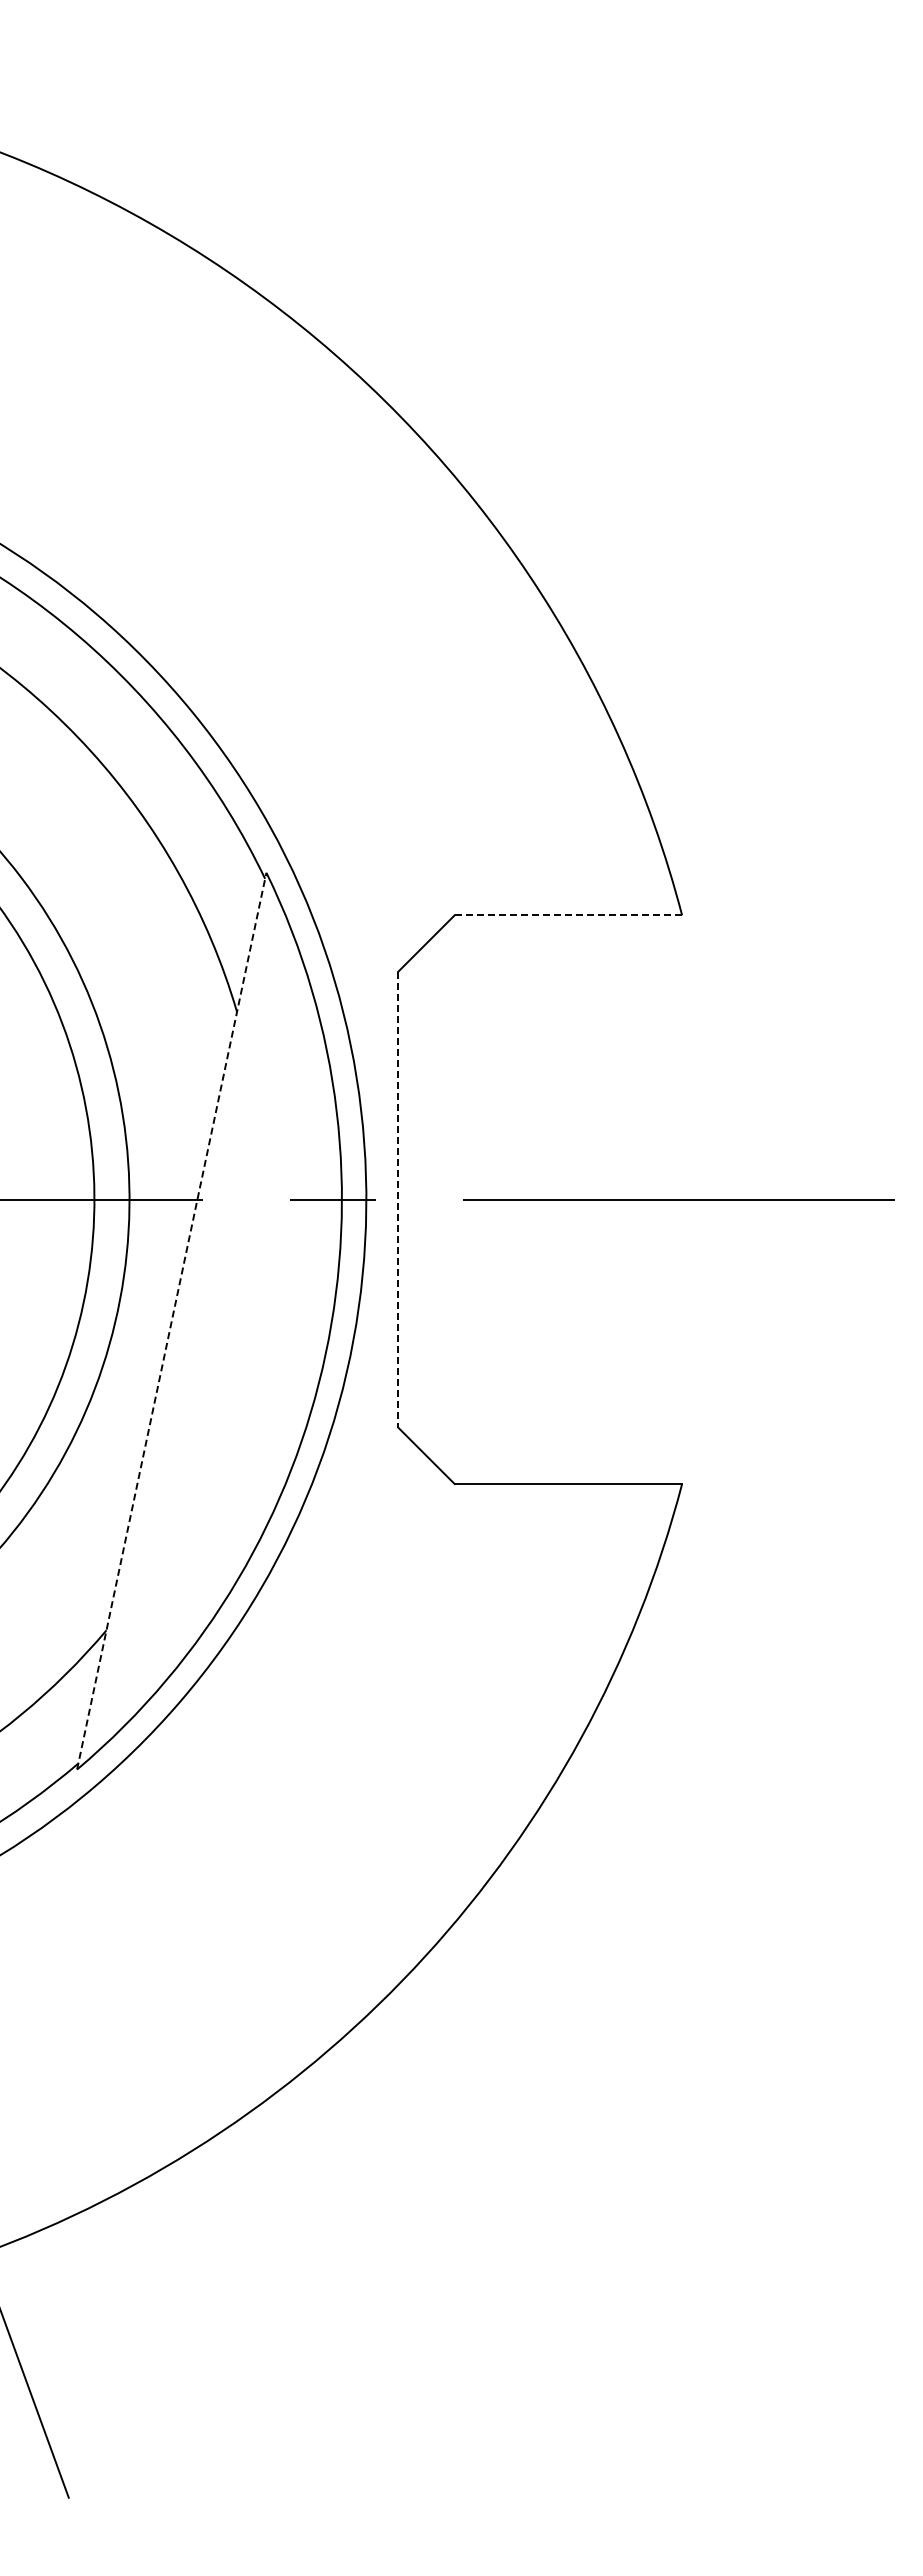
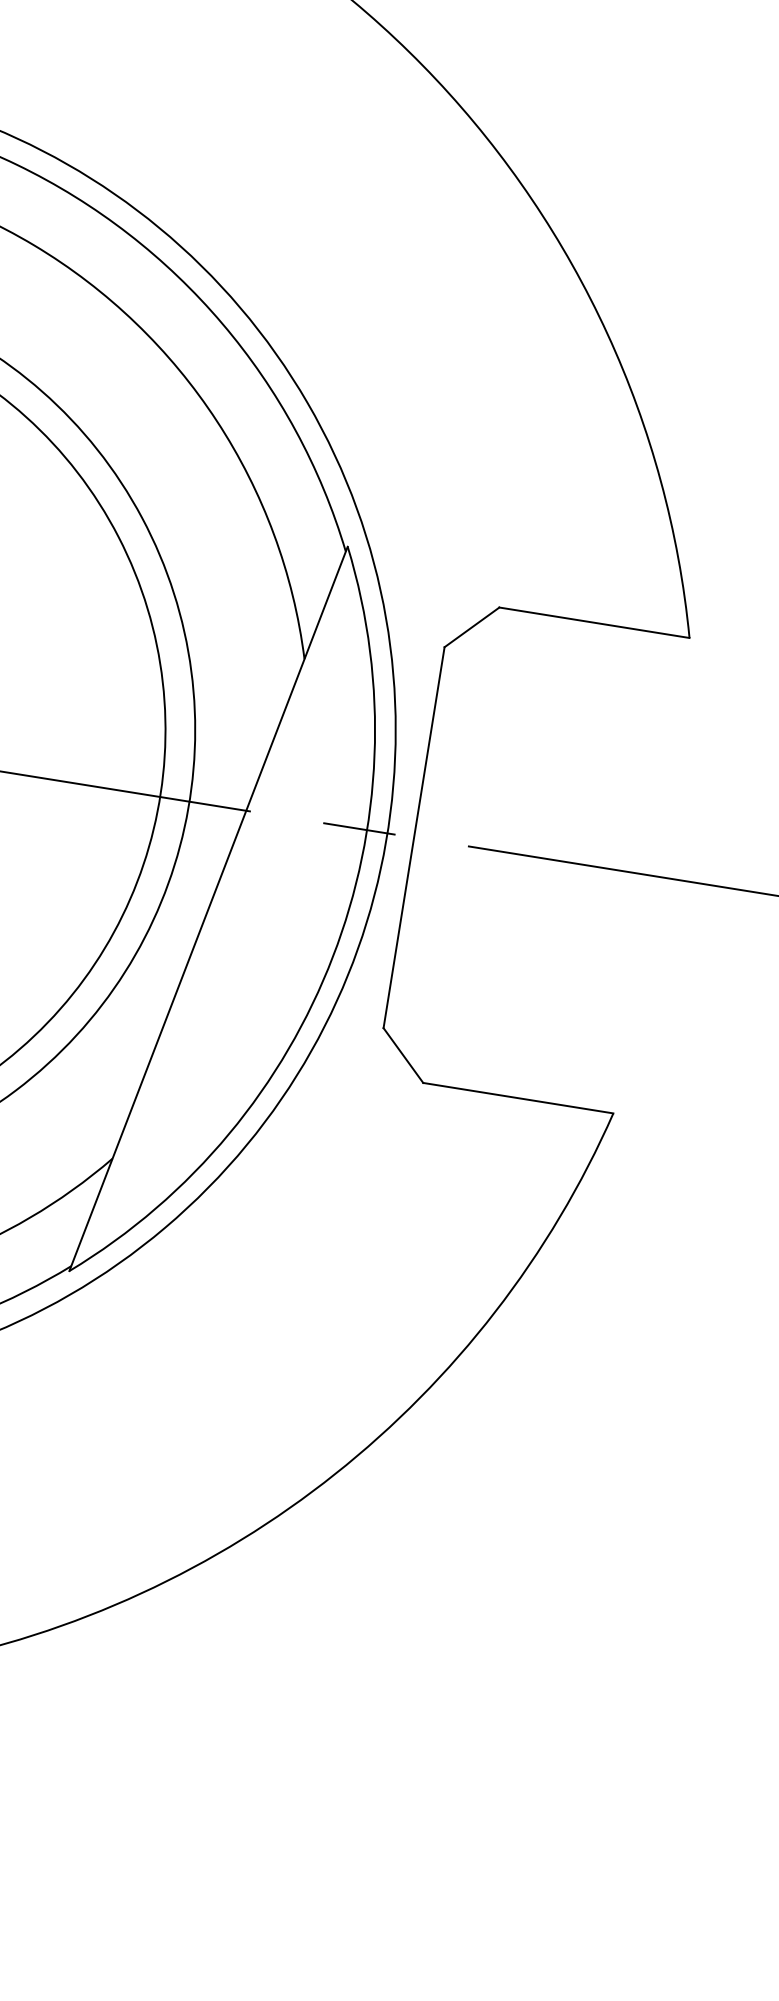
line: (568, 915) -> (594, 622), dashed -> solid
line: (398, 1199) -> (414, 837), dashed -> solid
line: (171, 1320) -> (208, 908), dashed -> solid

